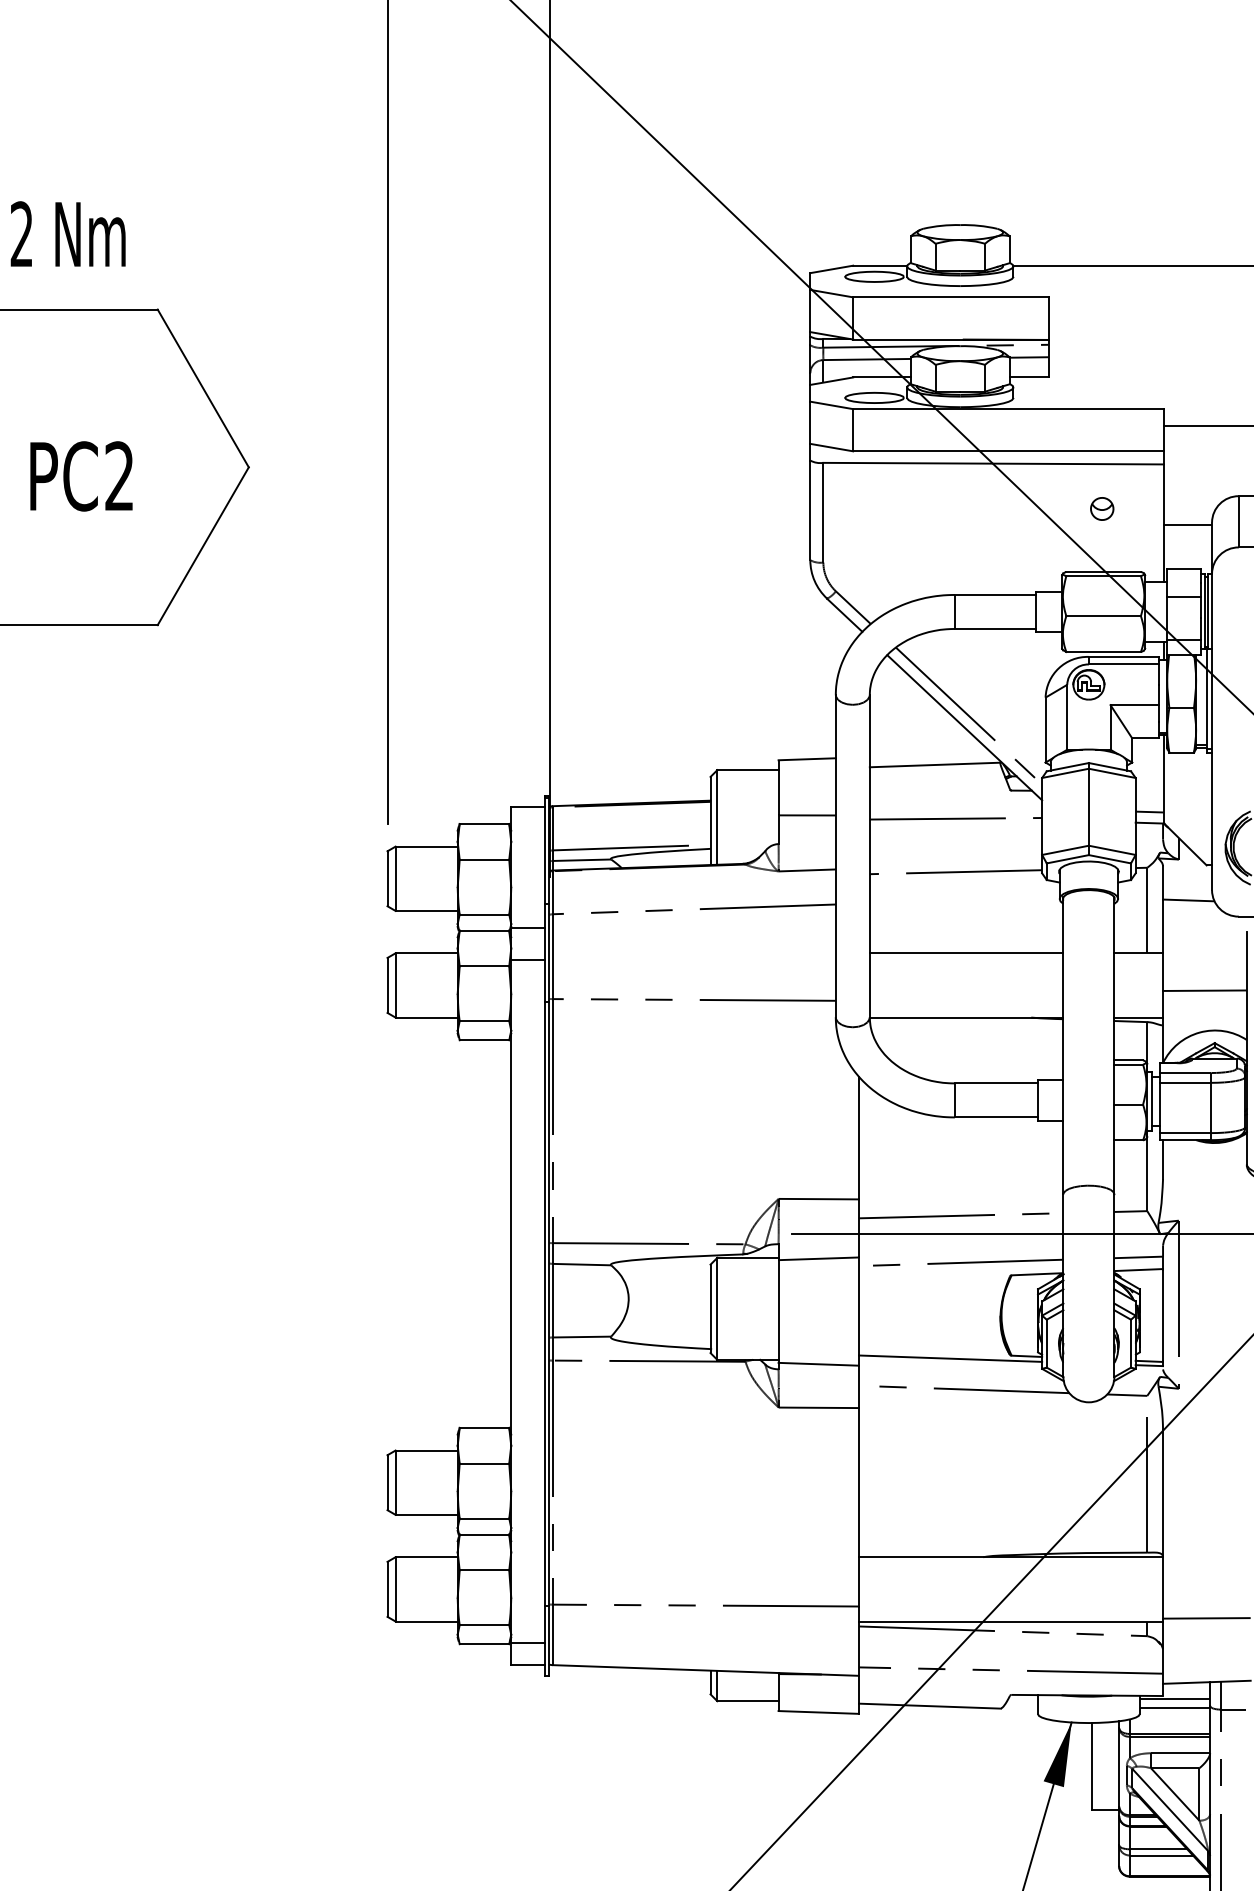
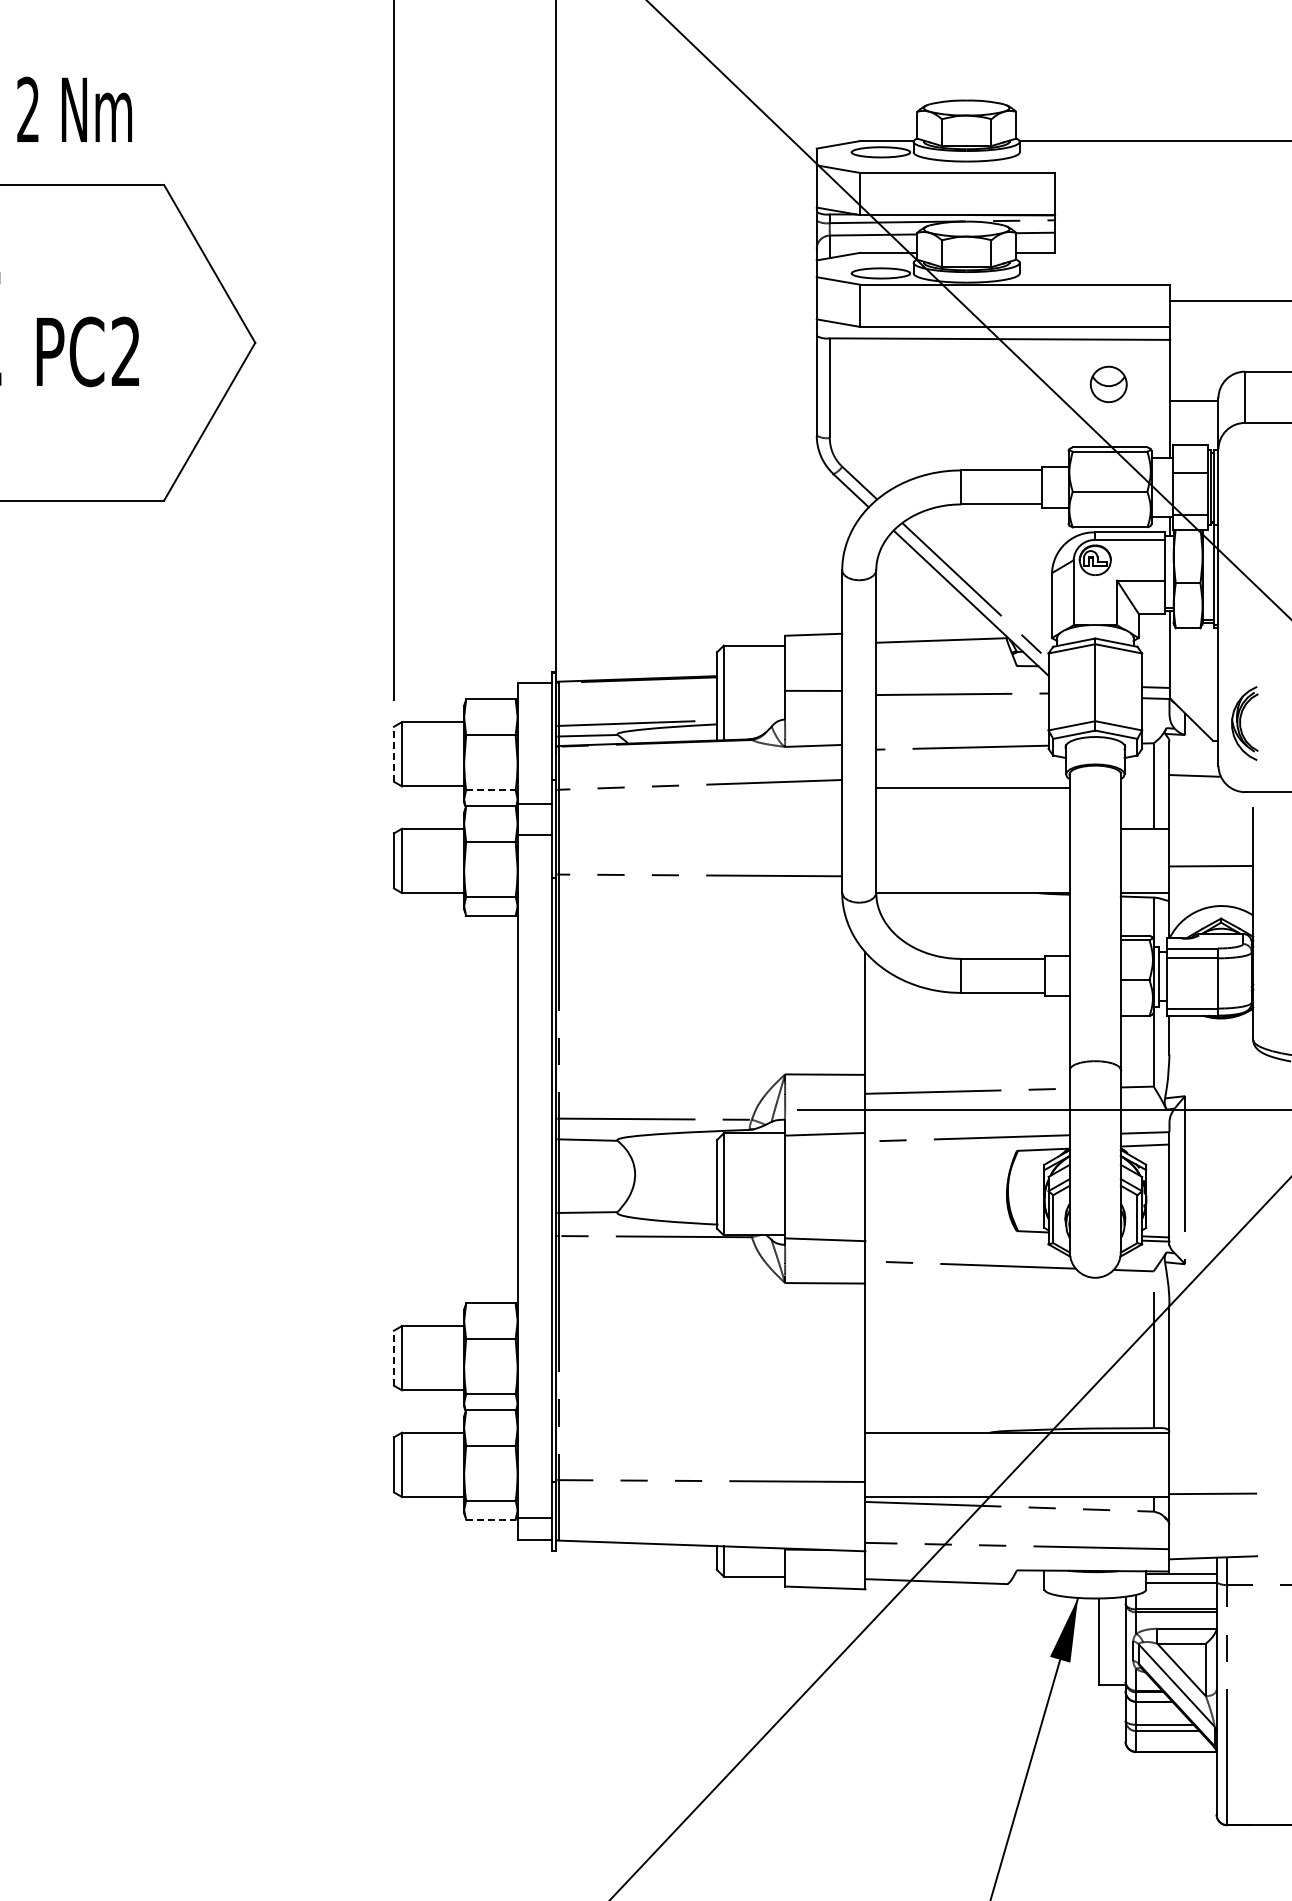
part: (1102, 509) -> (1108, 384), size x1.6
line: (387, 878) -> (393, 753), solid -> dashed
line: (484, 915) -> (490, 790), solid -> dashed
line: (966, 953) -> (972, 787), moved
line: (950, 1358) -> (956, 1233), removed
line: (387, 1482) -> (393, 1357), solid -> dashed
line: (484, 1644) -> (490, 1519), solid -> dashed

